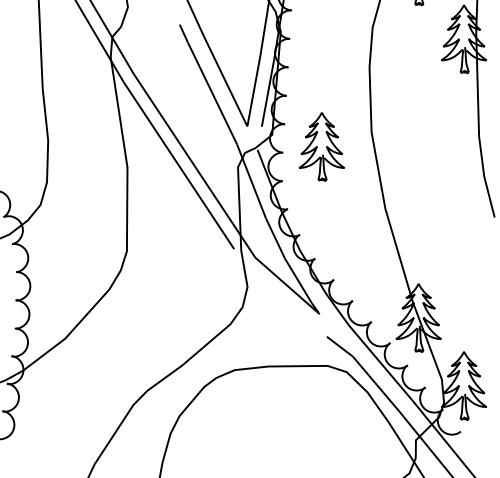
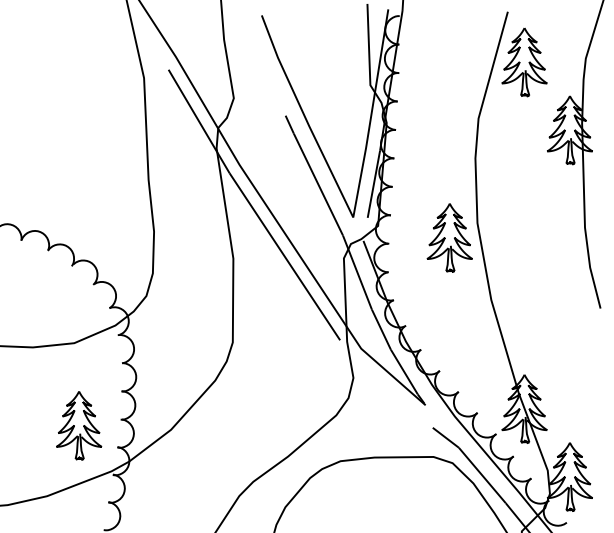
part: (321, 146) -> (449, 237), moved

